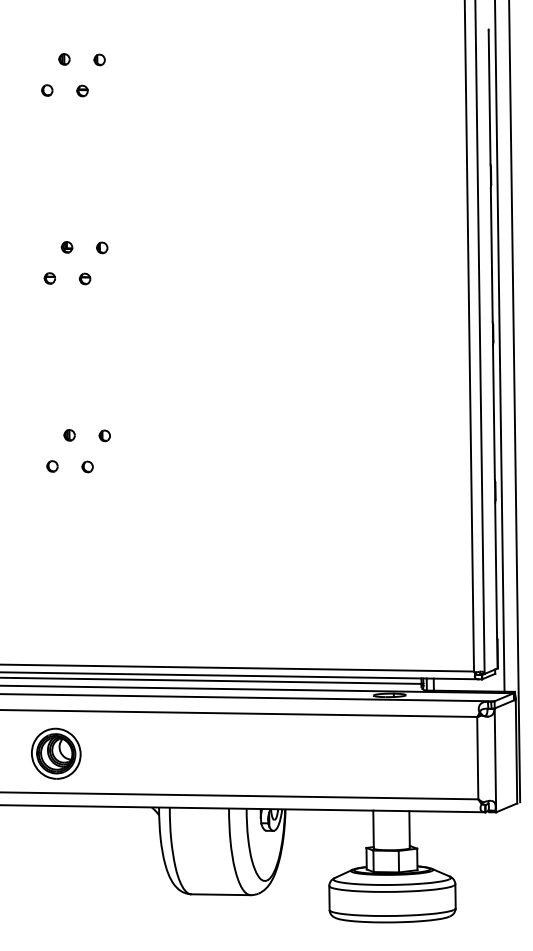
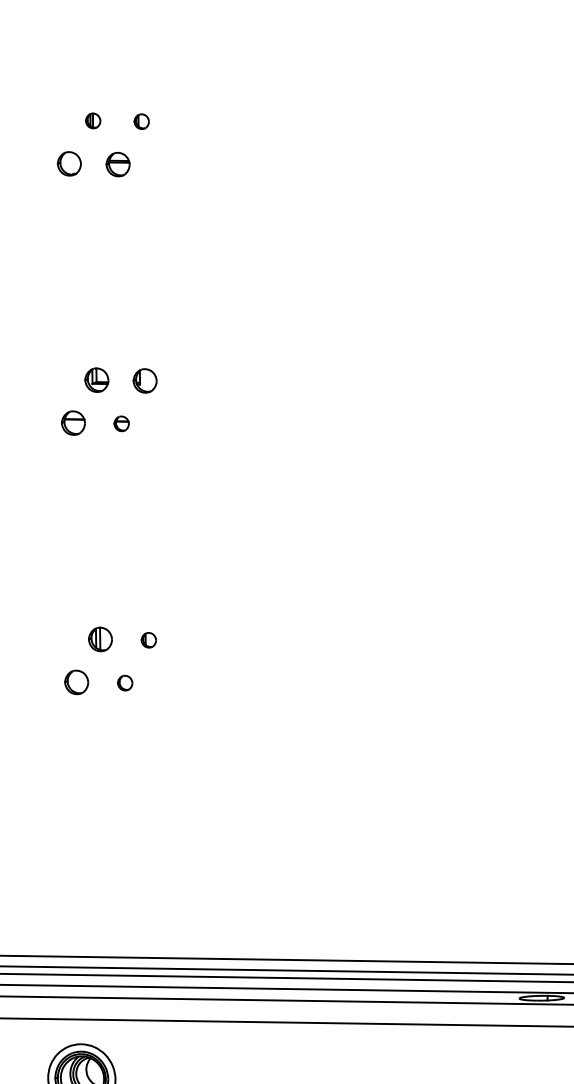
part: (47, 90) -> (69, 163), size x1.6
part: (82, 90) -> (118, 163), size x1.6
part: (66, 247) -> (95, 380), size x1.6
part: (102, 247) -> (145, 380), size x1.6
part: (49, 278) -> (72, 423), size x1.6
part: (69, 435) -> (100, 639), size x1.6
part: (52, 466) -> (76, 682), size x1.6

